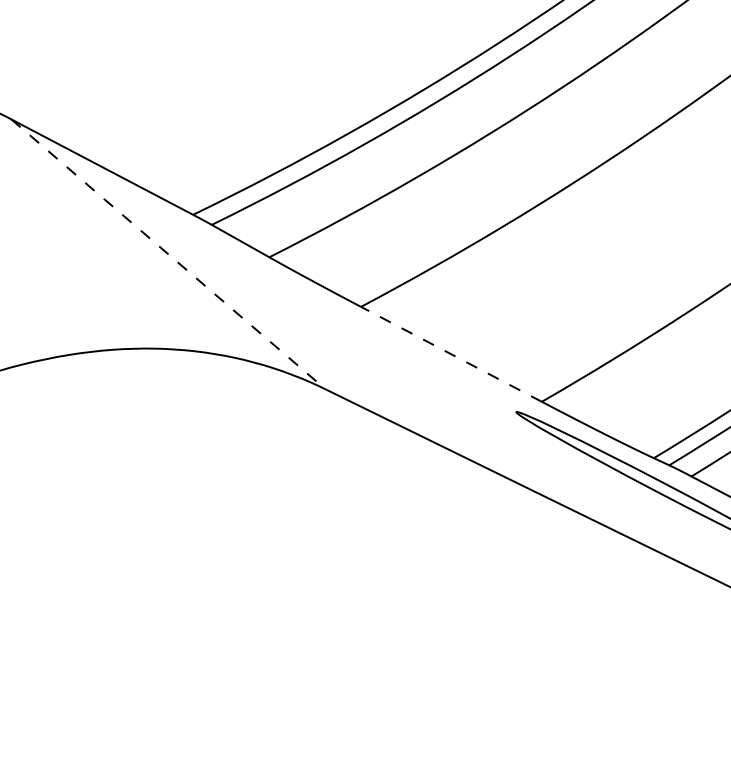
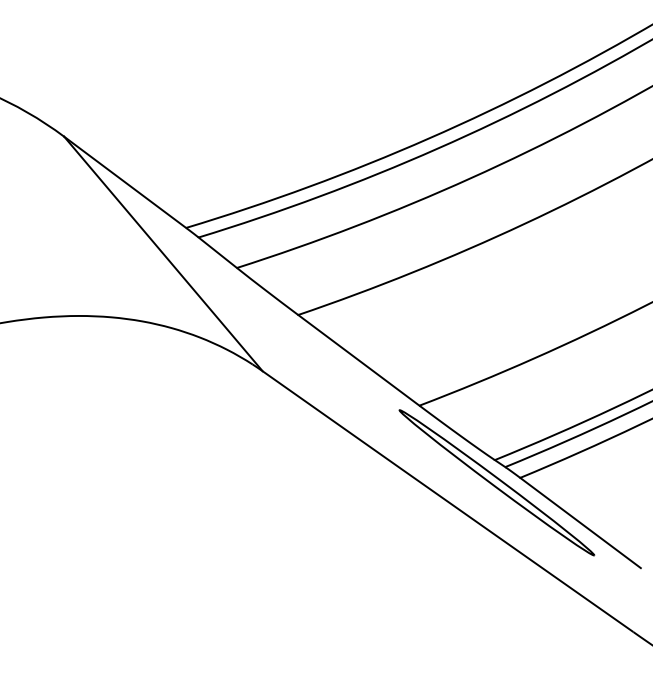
line: (168, 255) -> (163, 254), dashed -> solid
line: (451, 354) -> (358, 360), dashed -> solid

